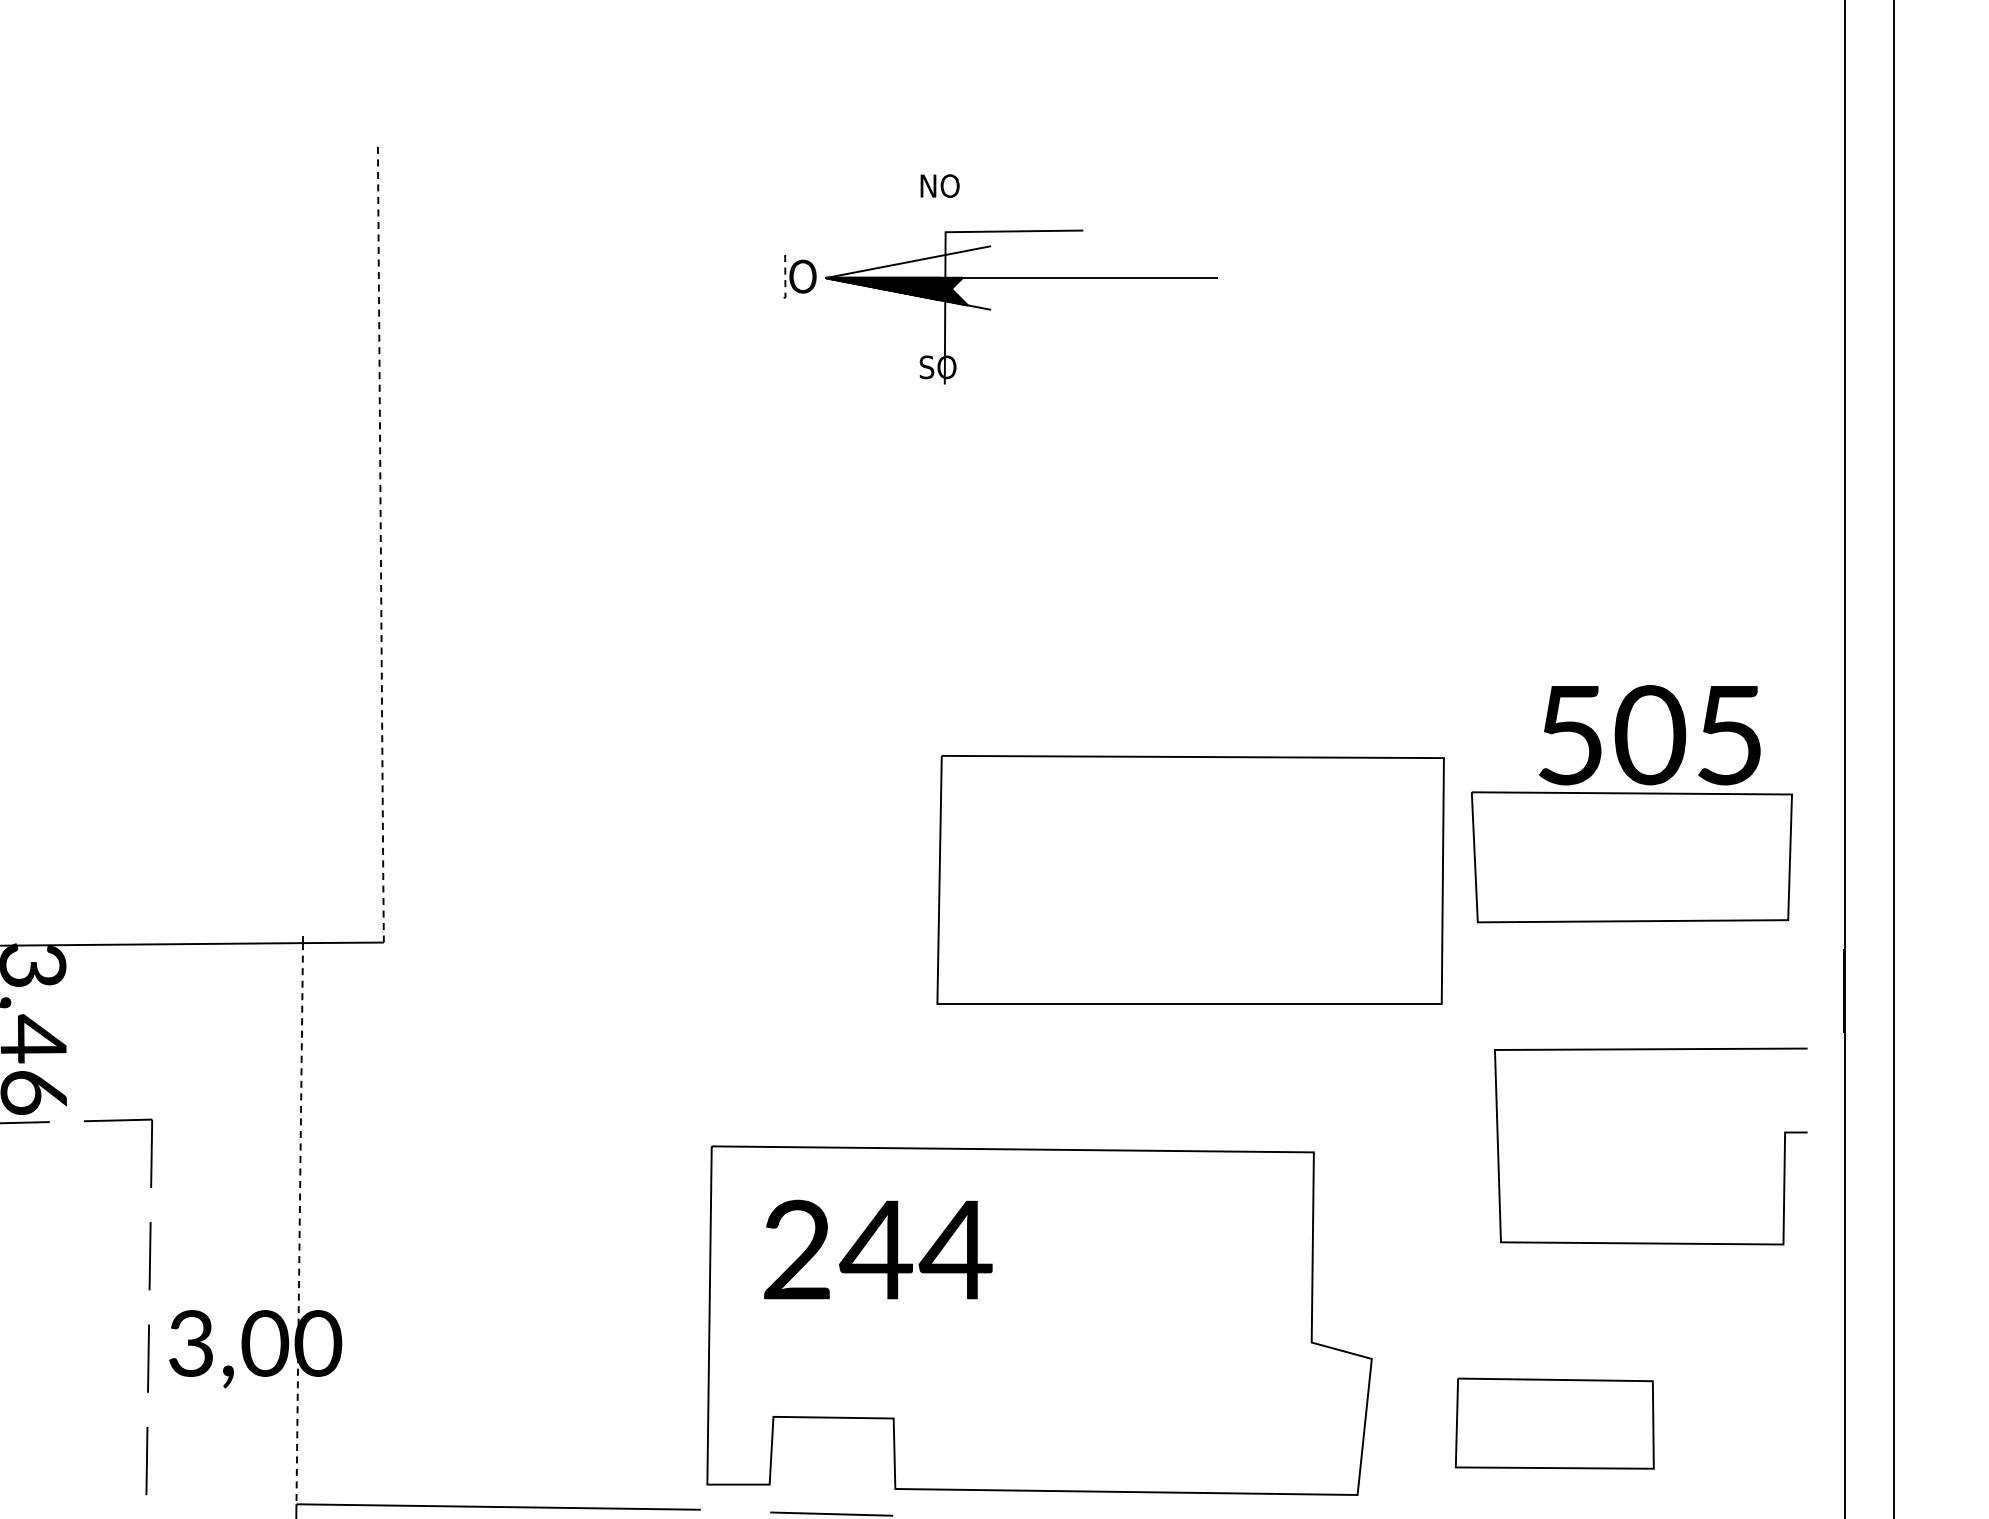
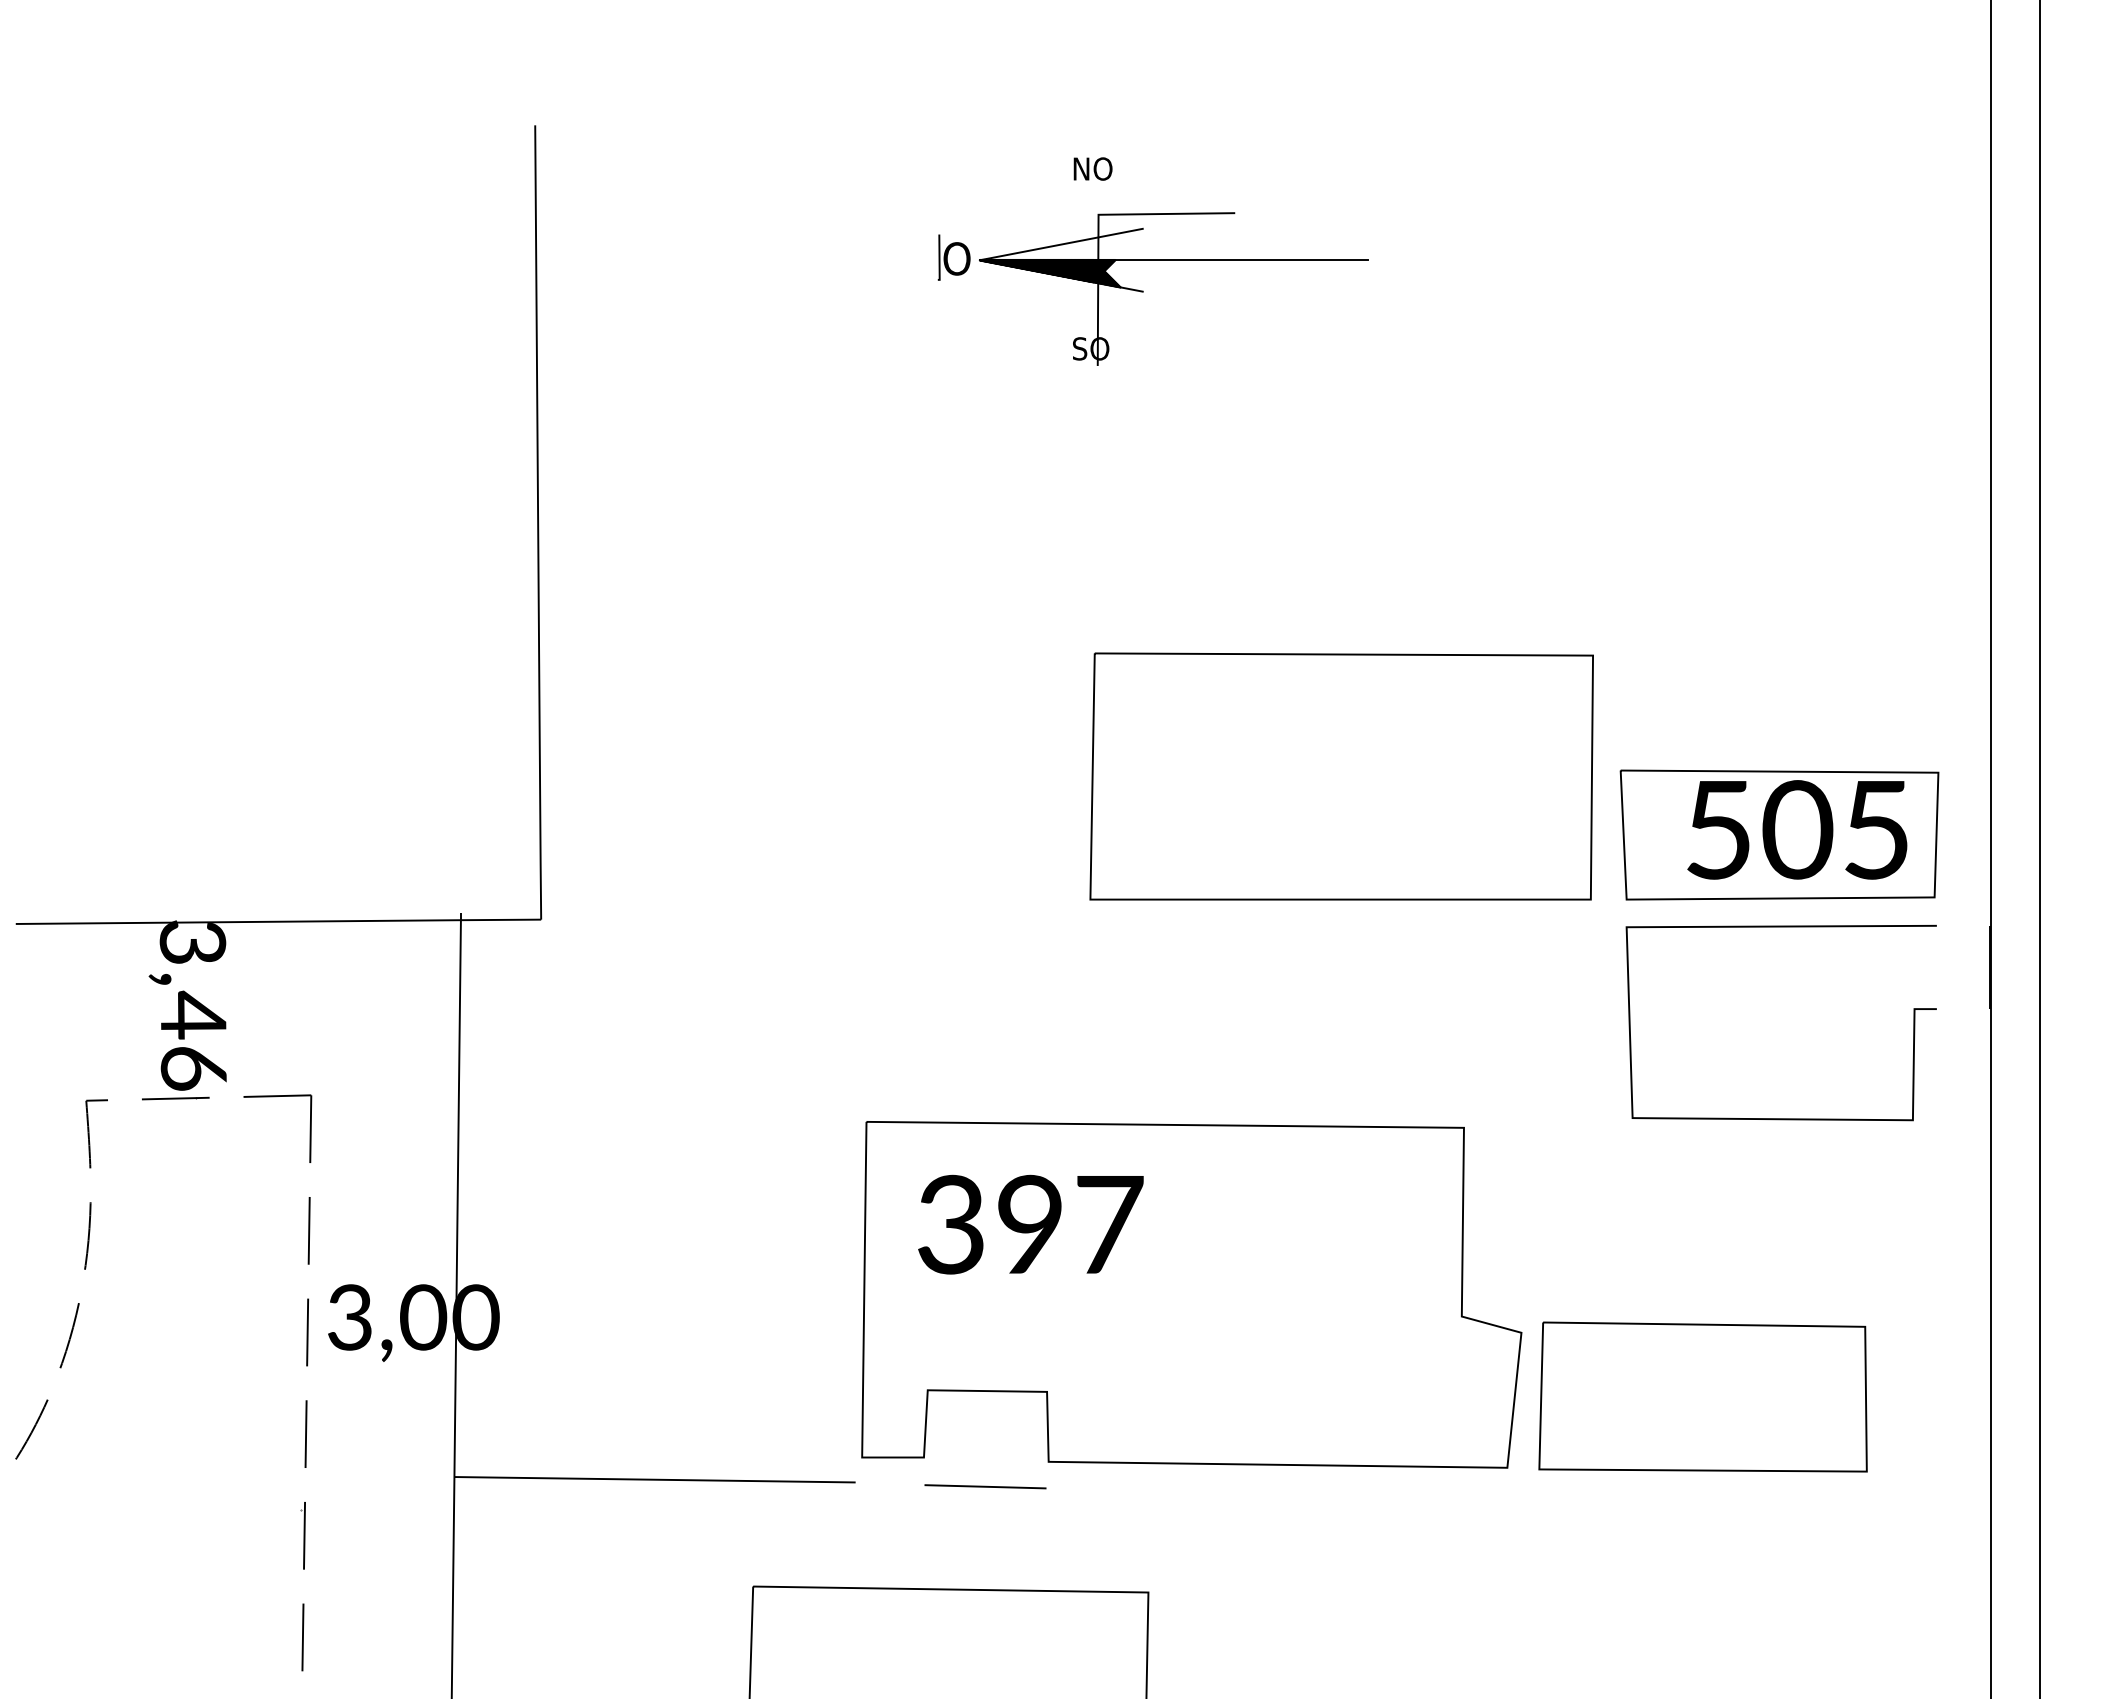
line: (785, 276) -> (939, 258), dashed -> solid
line: (381, 543) -> (538, 523), dashed -> solid
text: (1650, 734) -> (1797, 829), moved
part: (1190, 879) -> (1341, 776), moved
curve: (1650, 1050) -> (1780, 927), moved
line: (299, 1224) -> (457, 1199), dashed -> solid
text: (878, 1249) -> (1031, 1224), 244 -> 397
part: (1554, 1423) -> (1702, 1396), size x1.67

